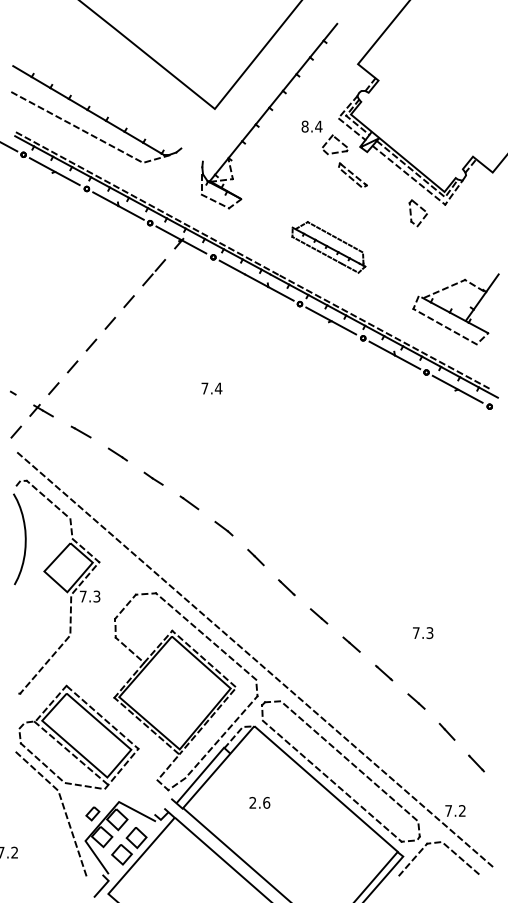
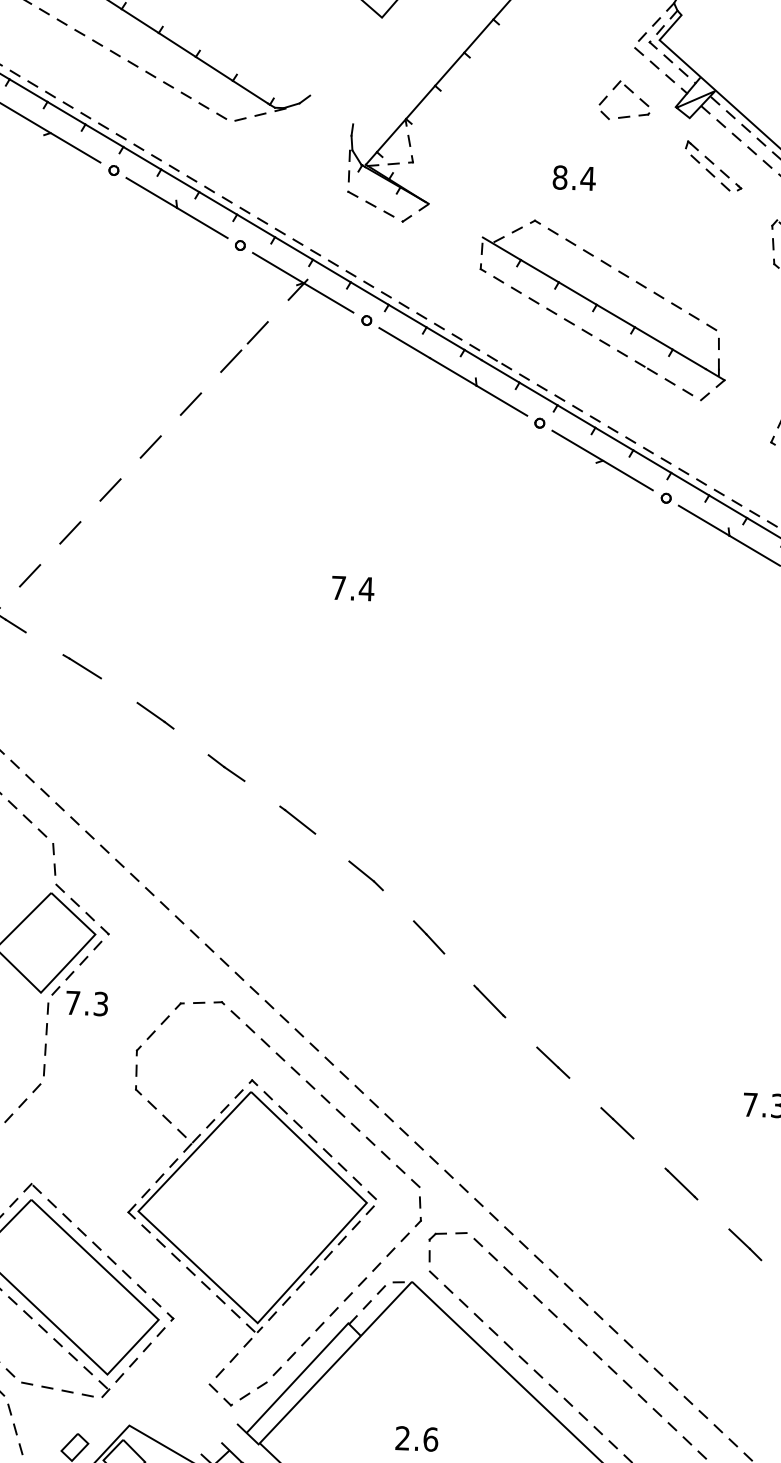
text: (311, 126) -> (573, 177), moved
part: (352, 174) -> (712, 164), moved
part: (328, 247) -> (602, 309), size x1.67

